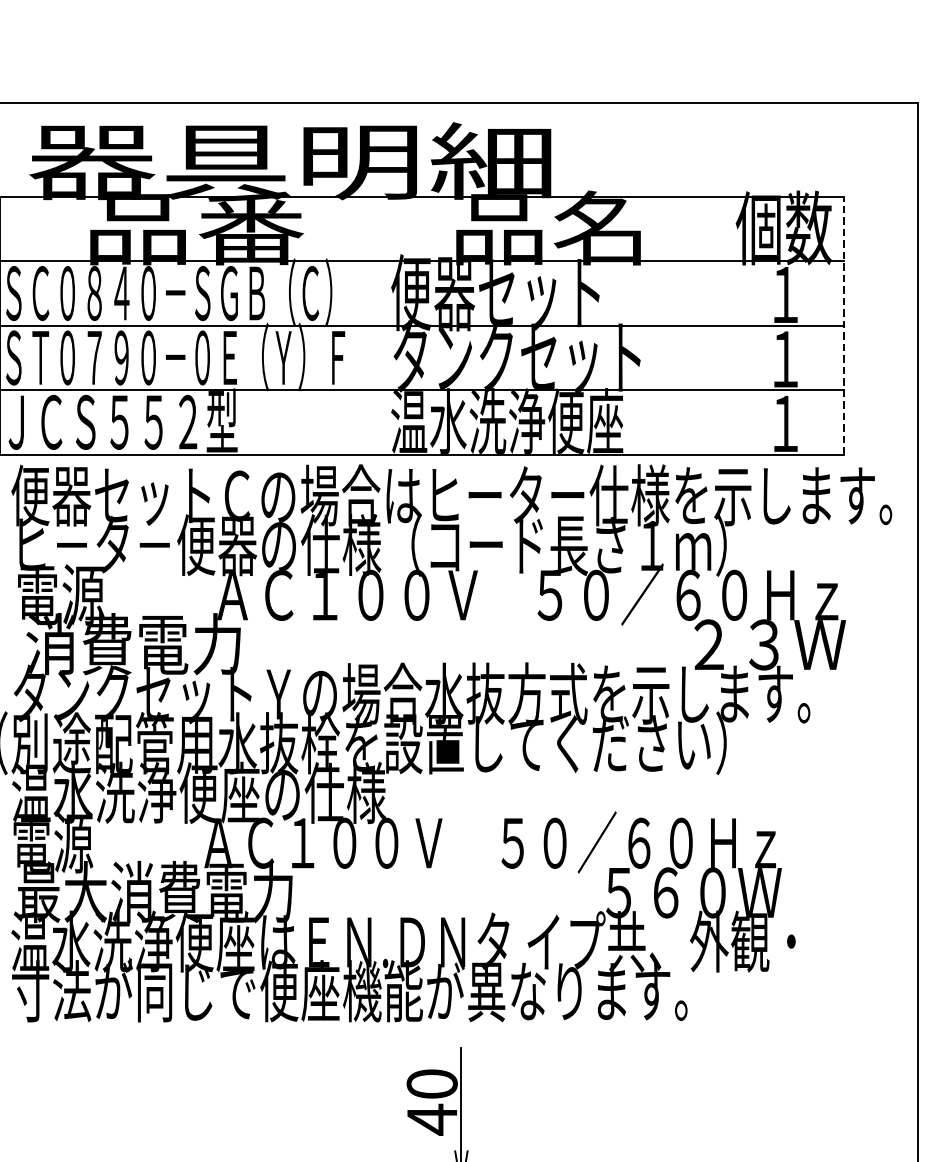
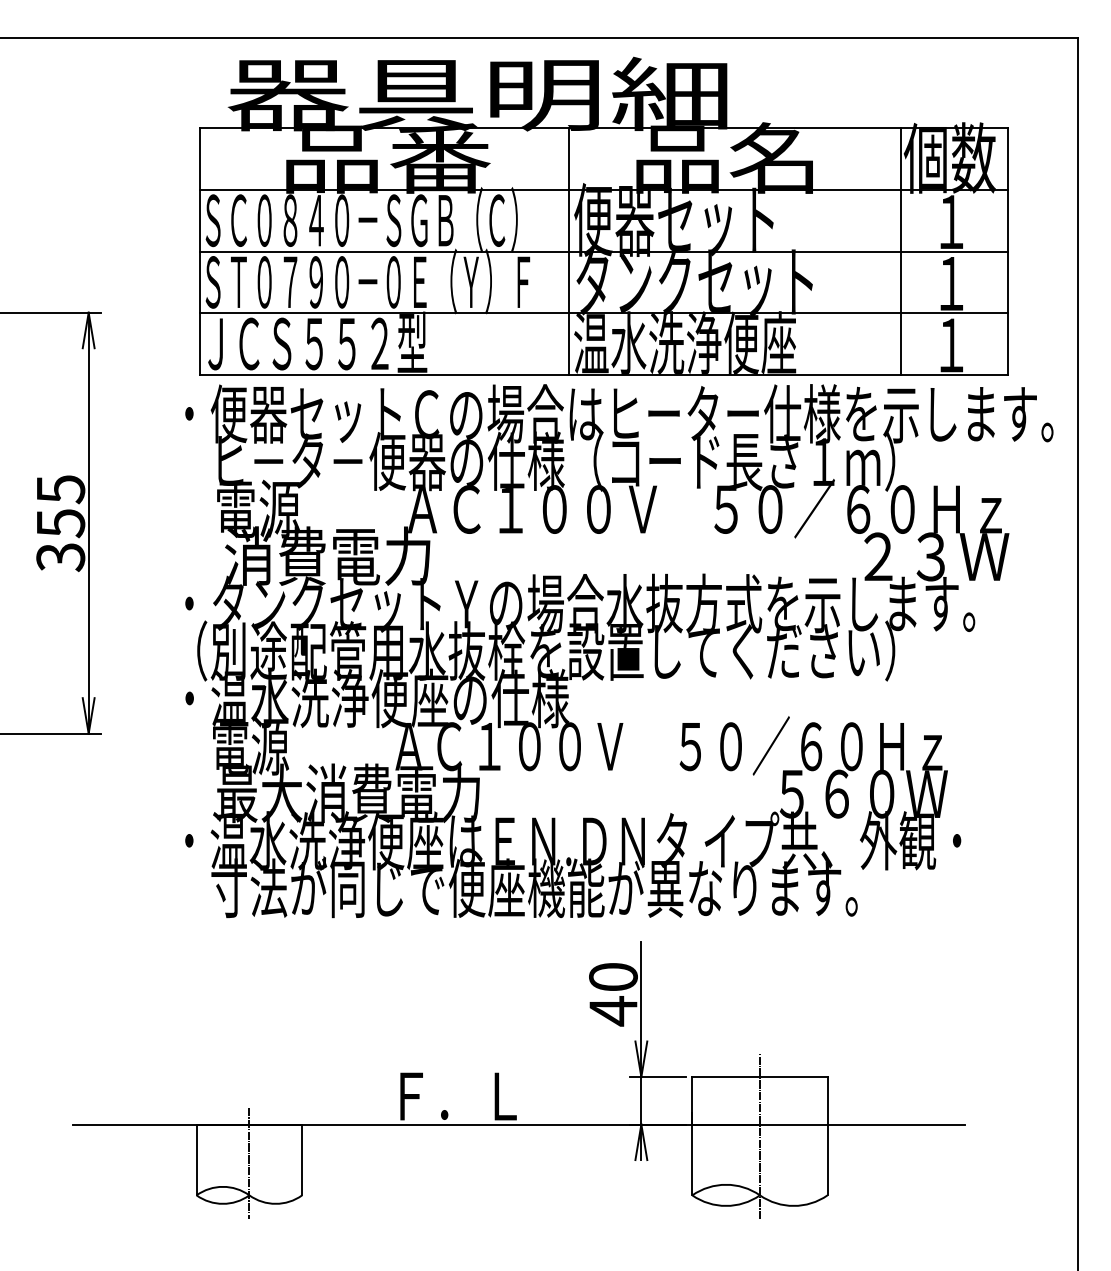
line: (386, 325) -> (569, 251), added
line: (733, 325) -> (901, 251), added
line: (844, 325) -> (1007, 251), dashed -> solid

